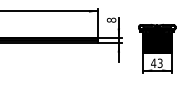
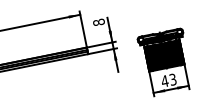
part: (157, 48) -> (165, 61), moved

